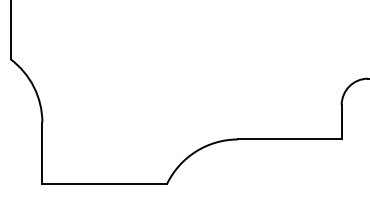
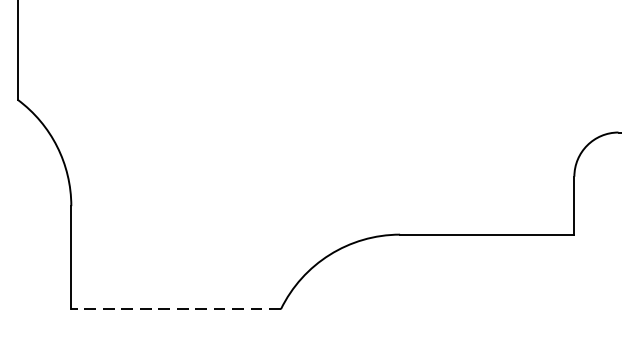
line: (104, 183) -> (175, 308), solid -> dashed

